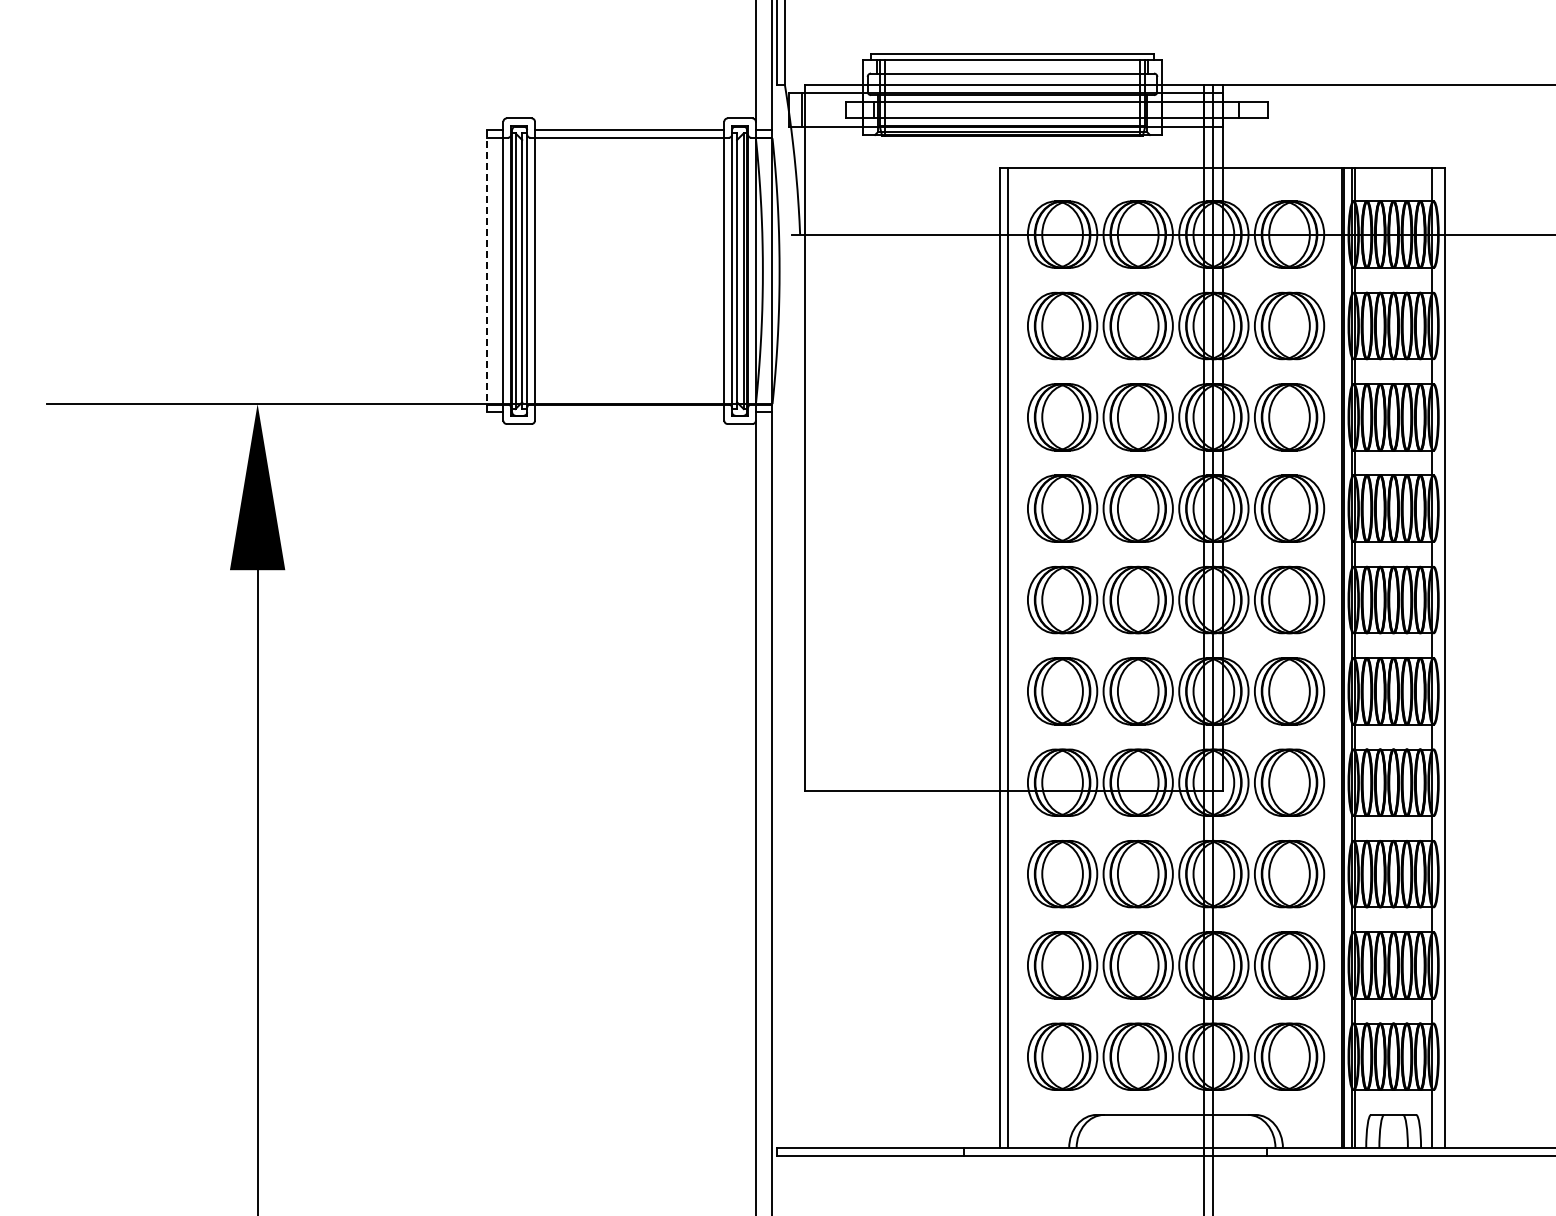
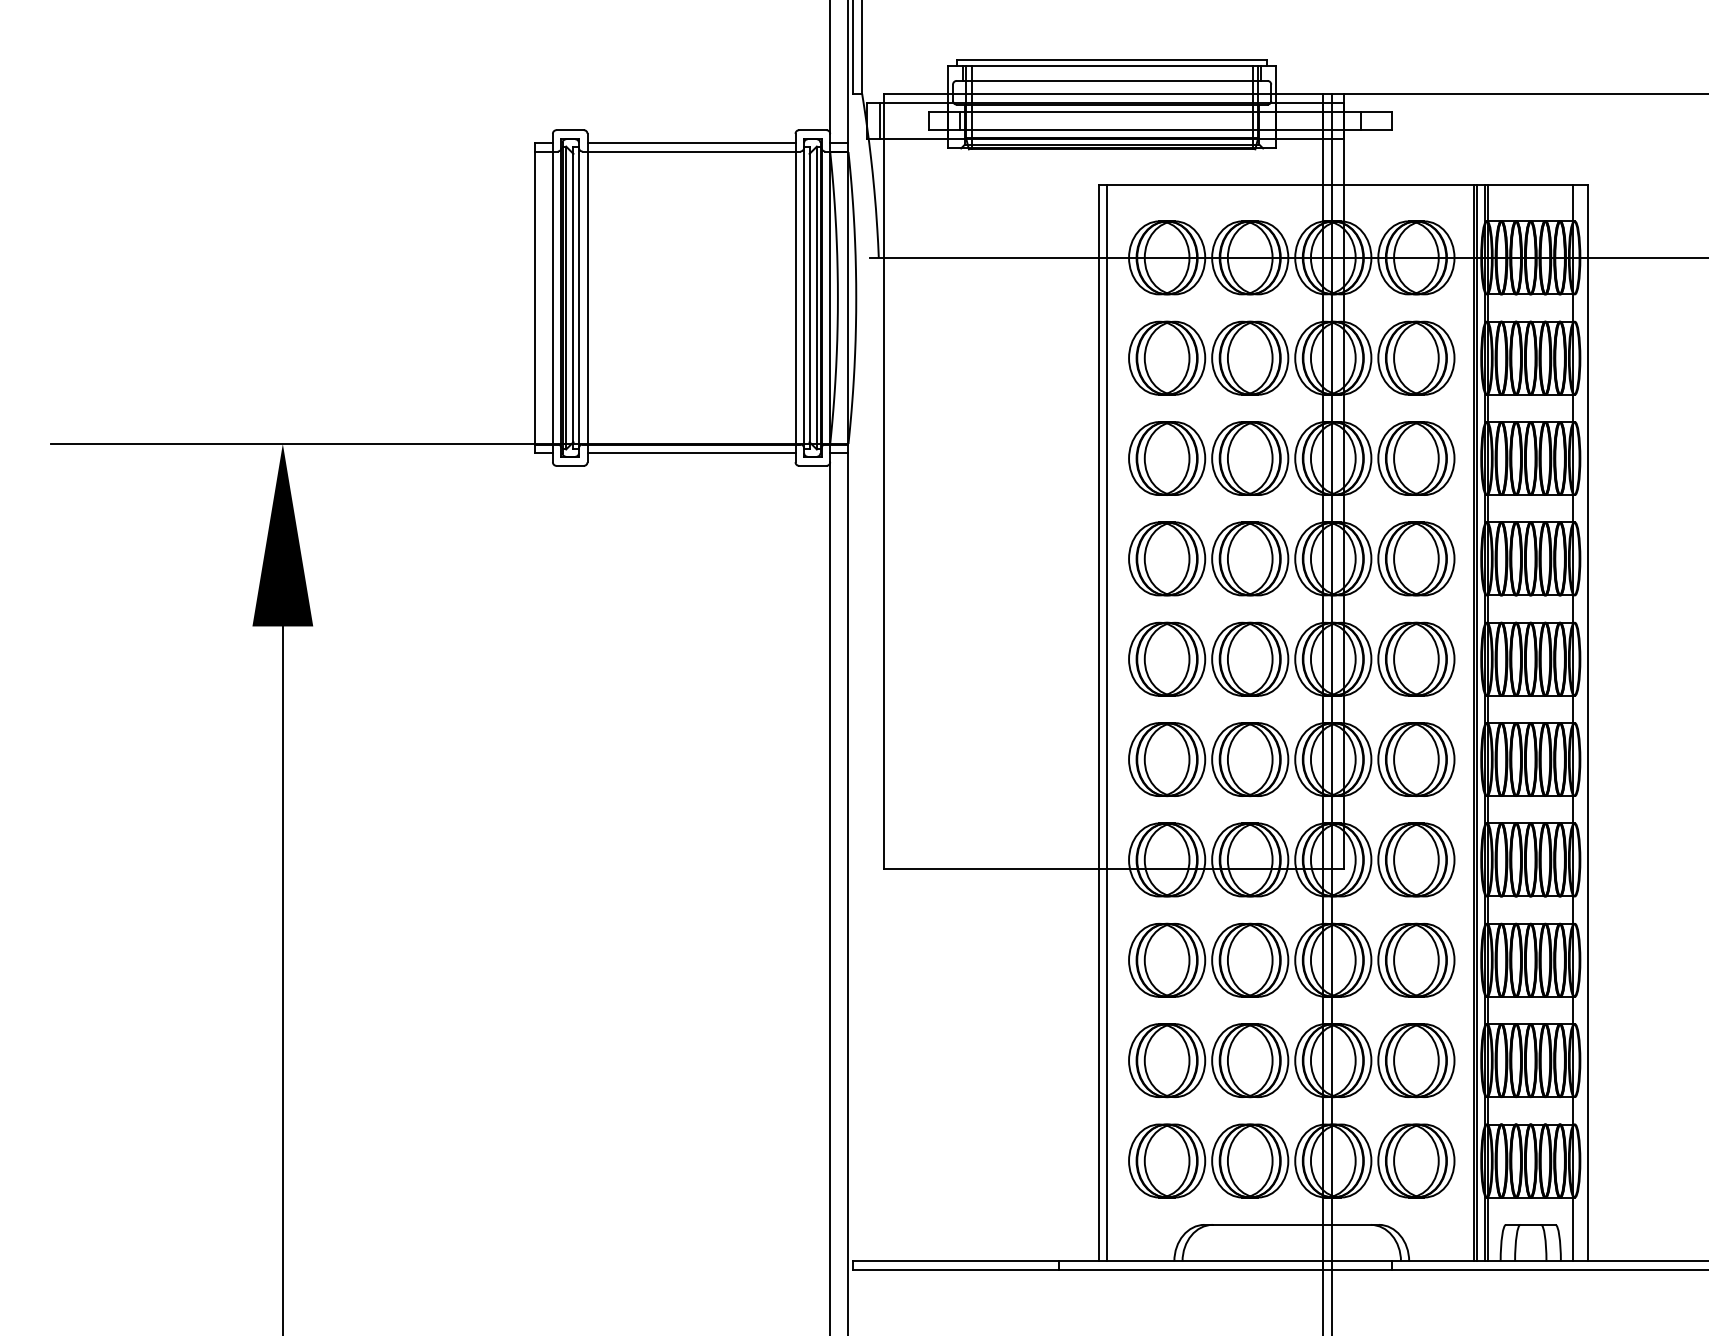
line: (486, 270) -> (534, 297), dashed -> solid
line: (629, 412) -> (691, 453), added

